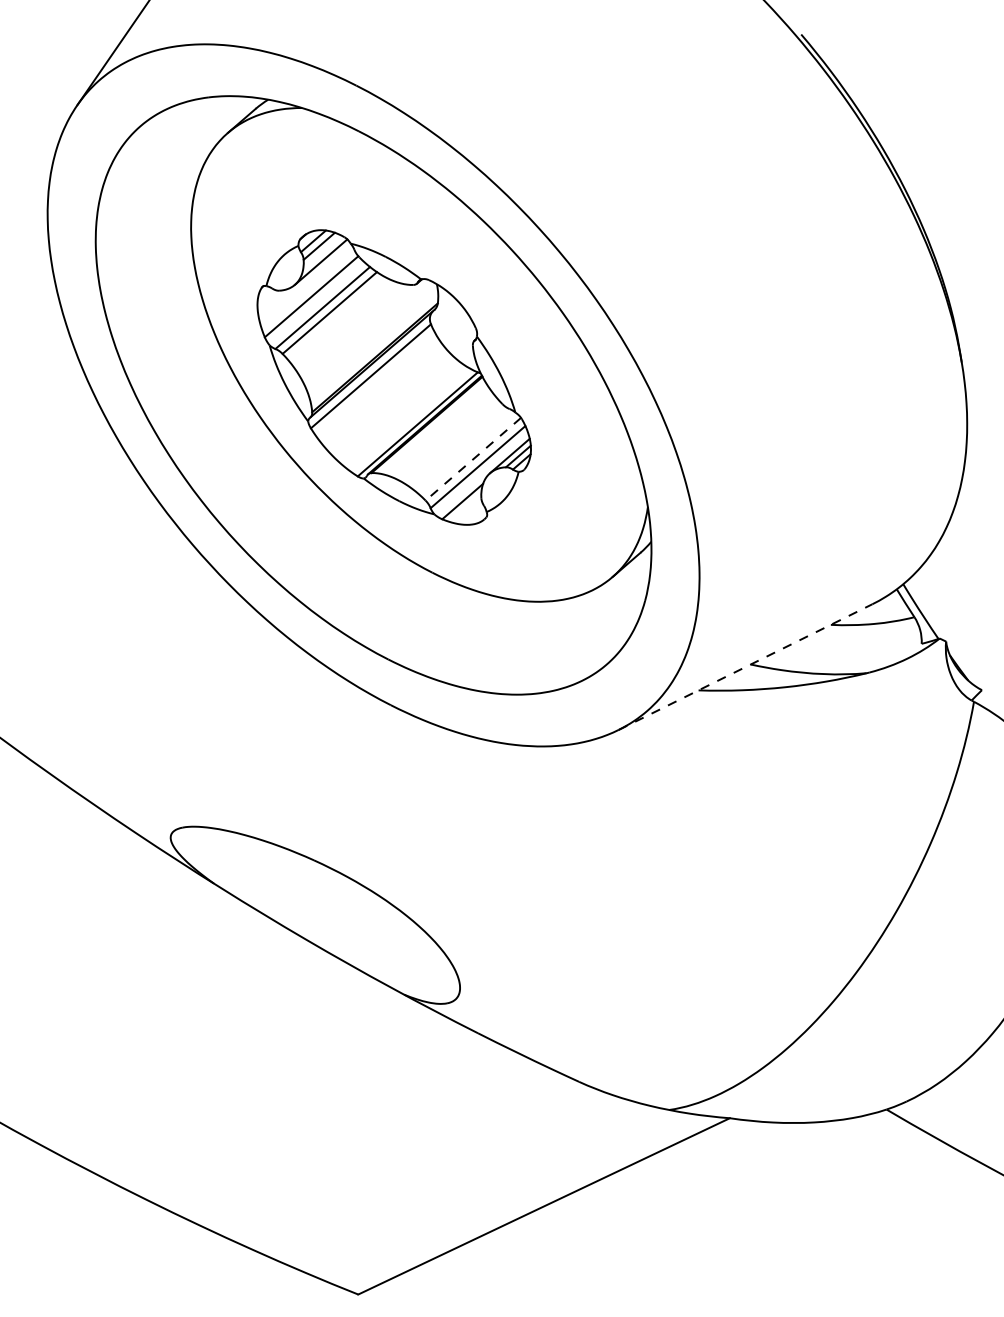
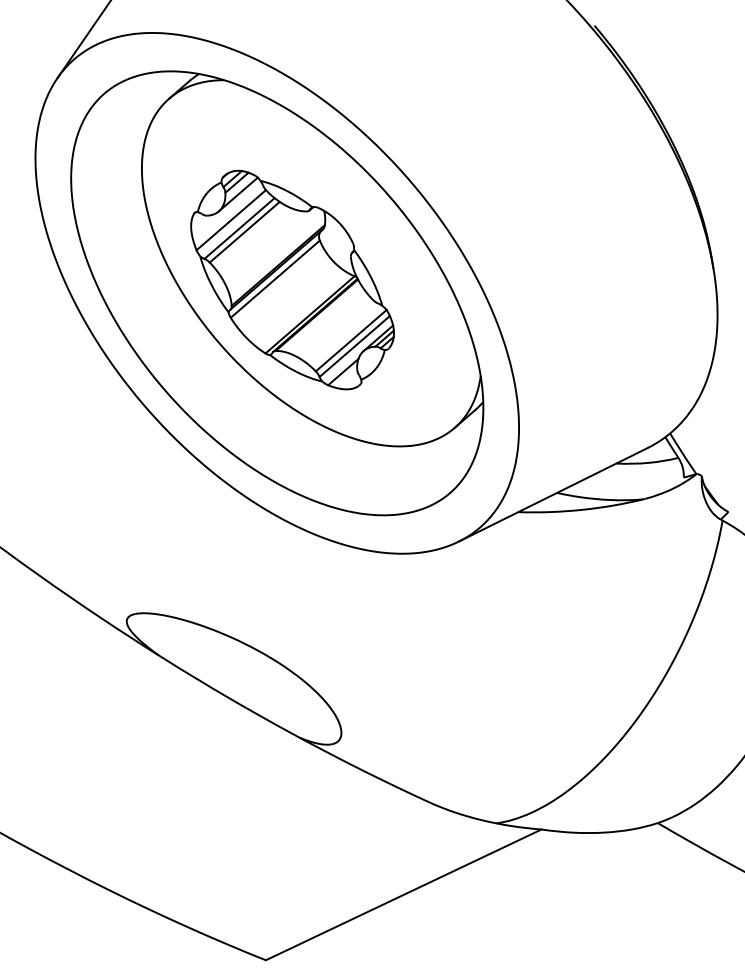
line: (473, 458) -> (351, 340), dashed -> solid
line: (746, 666) -> (553, 494), dashed -> solid

